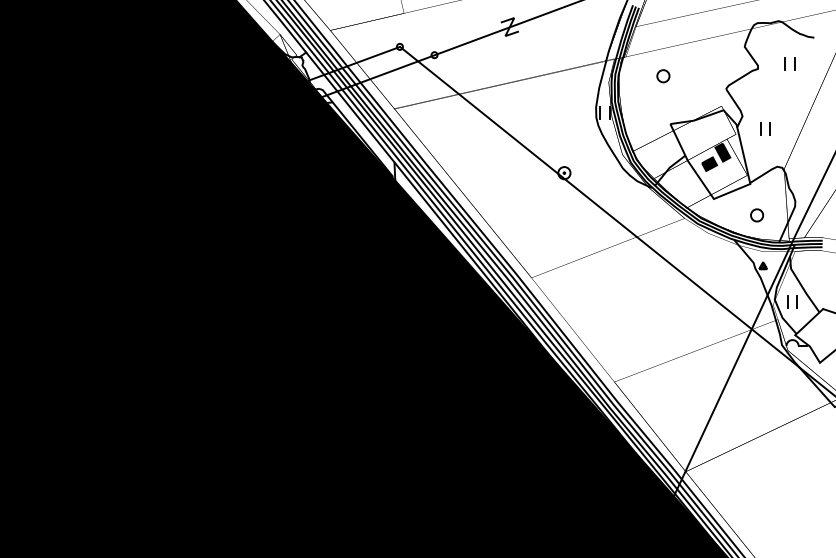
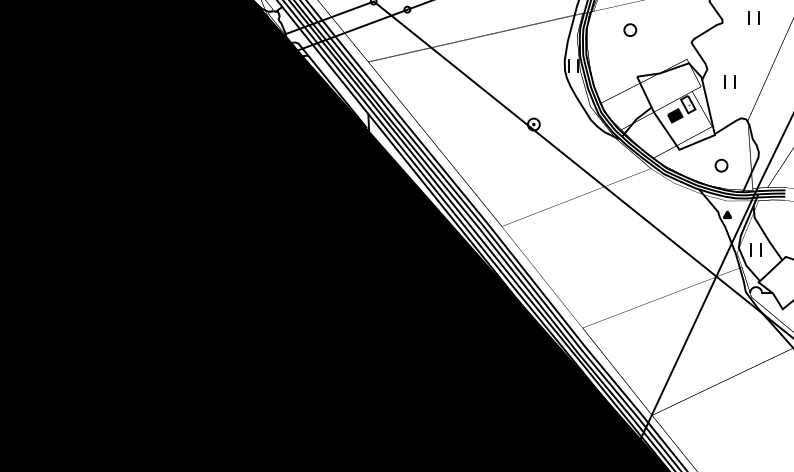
fill: (722, 152) -> (687, 104), removed

